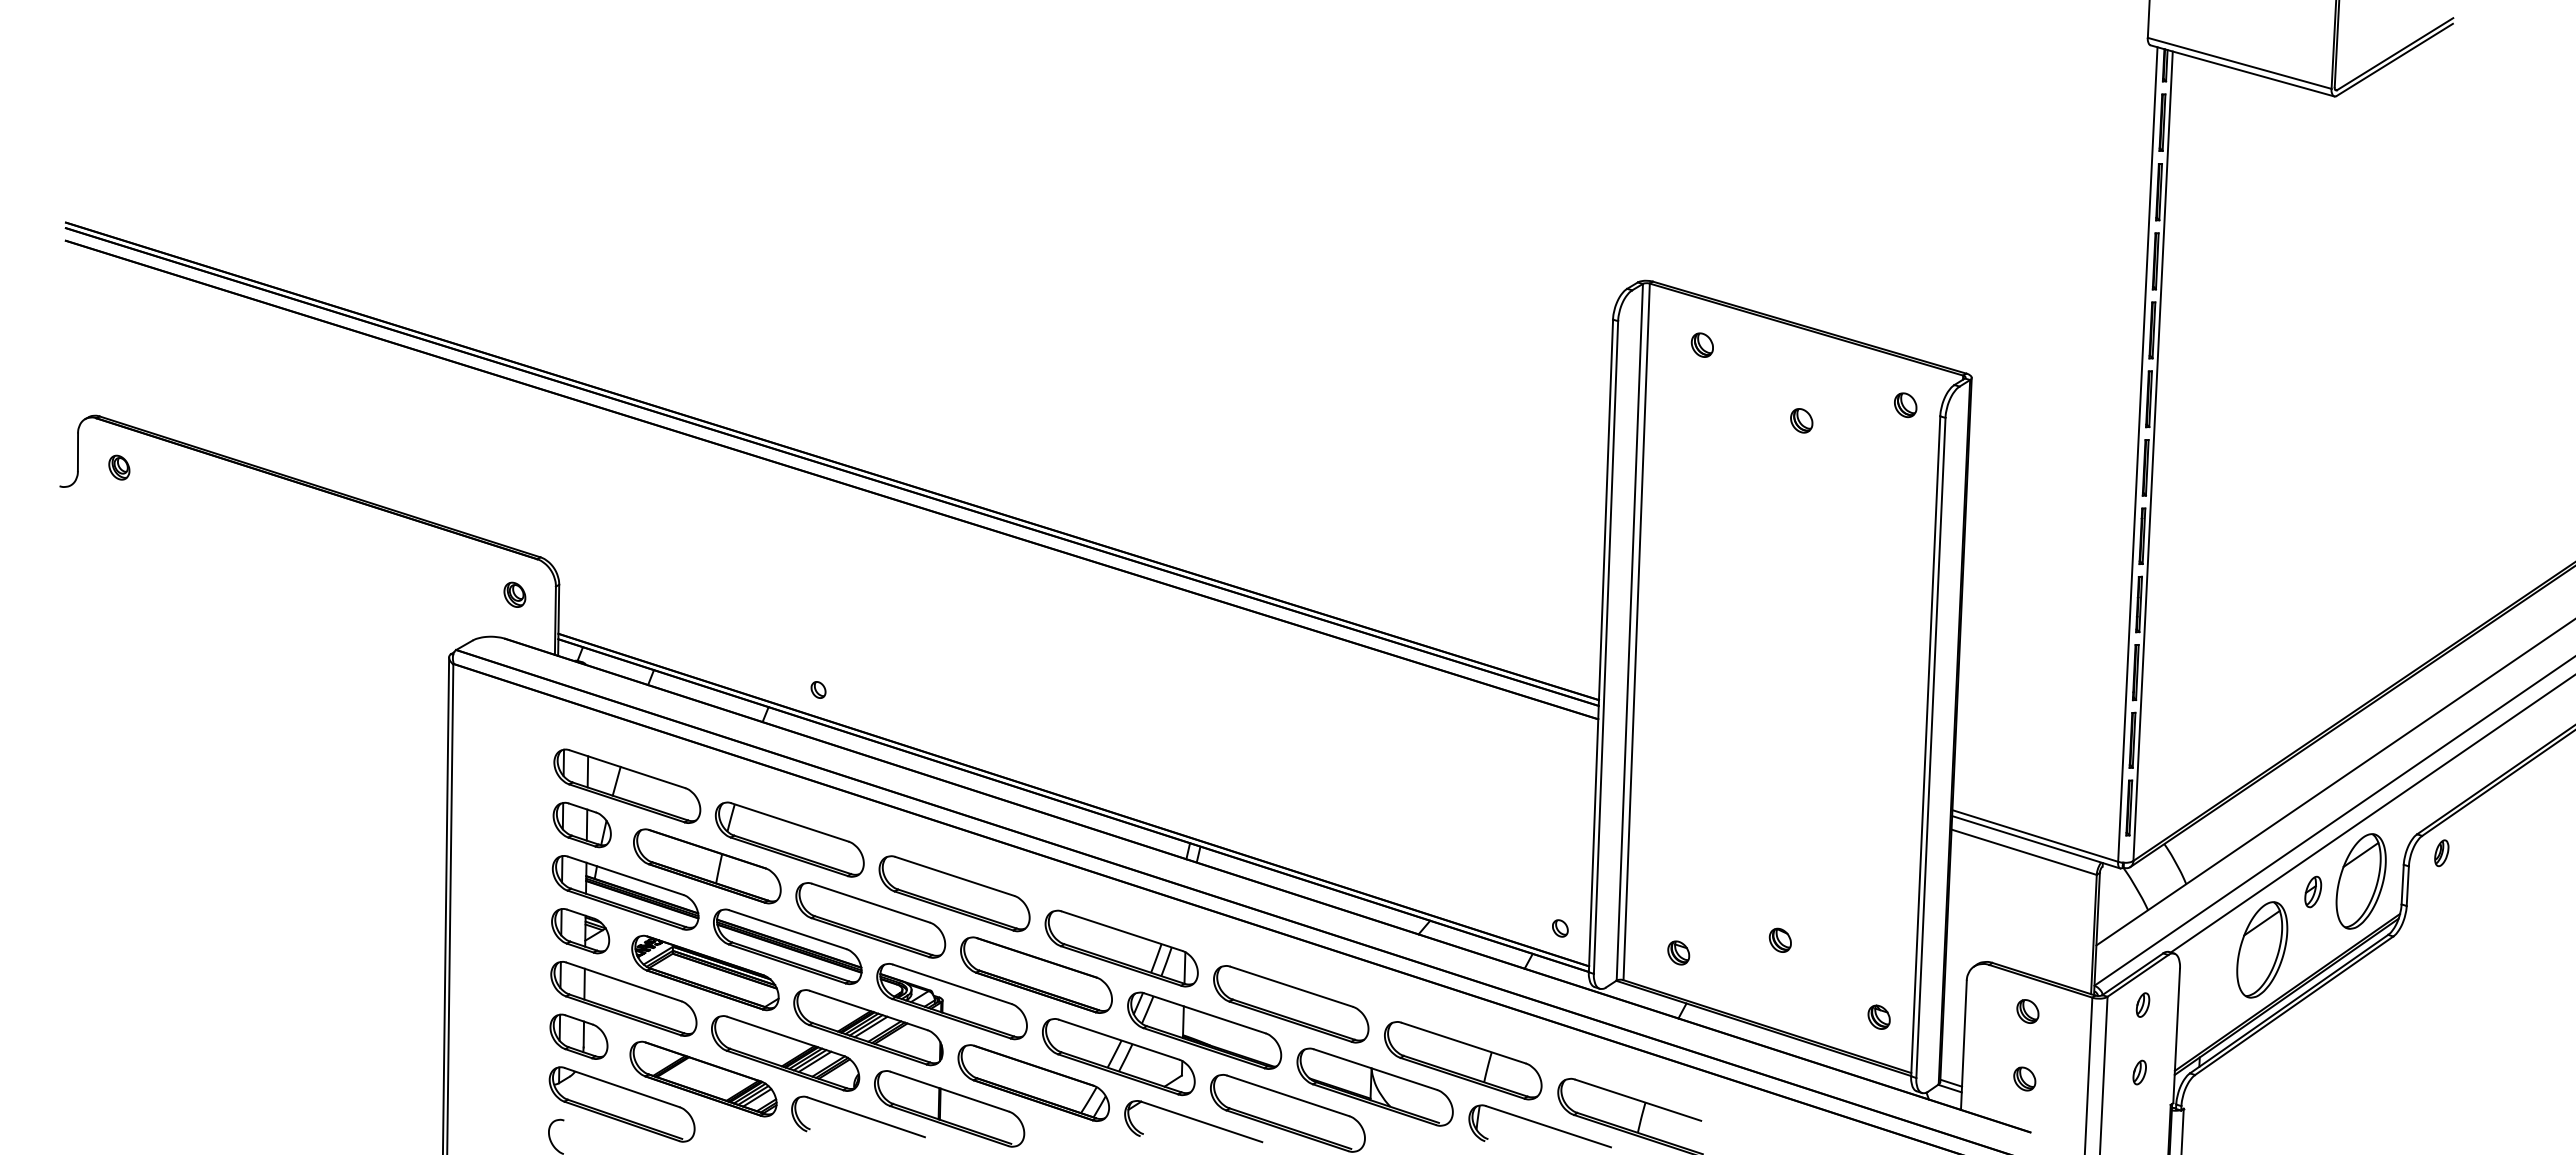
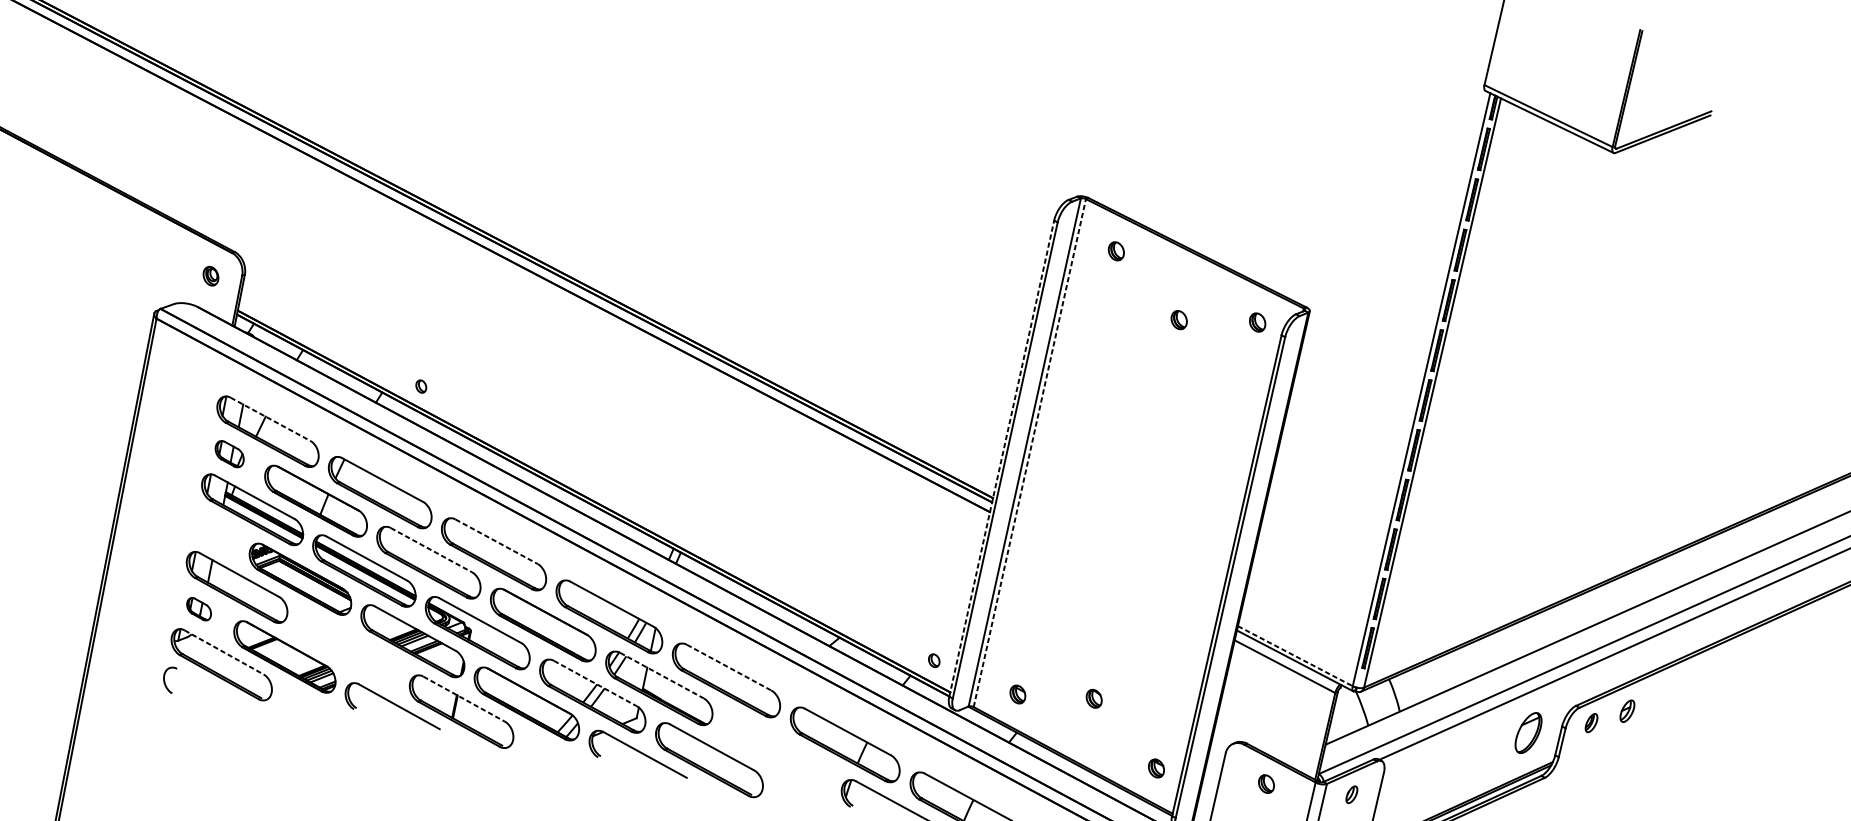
line: (1636, 631) -> (1029, 452), solid -> dashed
line: (1600, 645) -> (1001, 458), solid -> dashed
line: (627, 769) -> (270, 419), solid -> dashed
part: (581, 824) -> (229, 453), size x0.7
line: (2035, 835) -> (1295, 655), solid -> dashed
line: (955, 876) -> (496, 541), solid -> dashed
part: (2360, 881) -> (1528, 733), size x0.6
part: (2313, 891) -> (1627, 710), moved
line: (871, 903) -> (431, 550), solid -> dashed
part: (580, 931) -> (214, 532), removed
part: (2262, 949) -> (1447, 769), removed
line: (1292, 986) -> (729, 667), solid -> dashed
line: (1205, 1013) -> (662, 675), solid -> dashed
part: (578, 1036) -> (198, 609), size x0.6
line: (1119, 1039) -> (595, 683), solid -> dashed
part: (785, 1053) -> (348, 649), removed
part: (1374, 1086) -> (776, 751), removed
line: (622, 1087) -> (224, 652), solid -> dashed
line: (950, 1091) -> (464, 699), solid -> dashed

